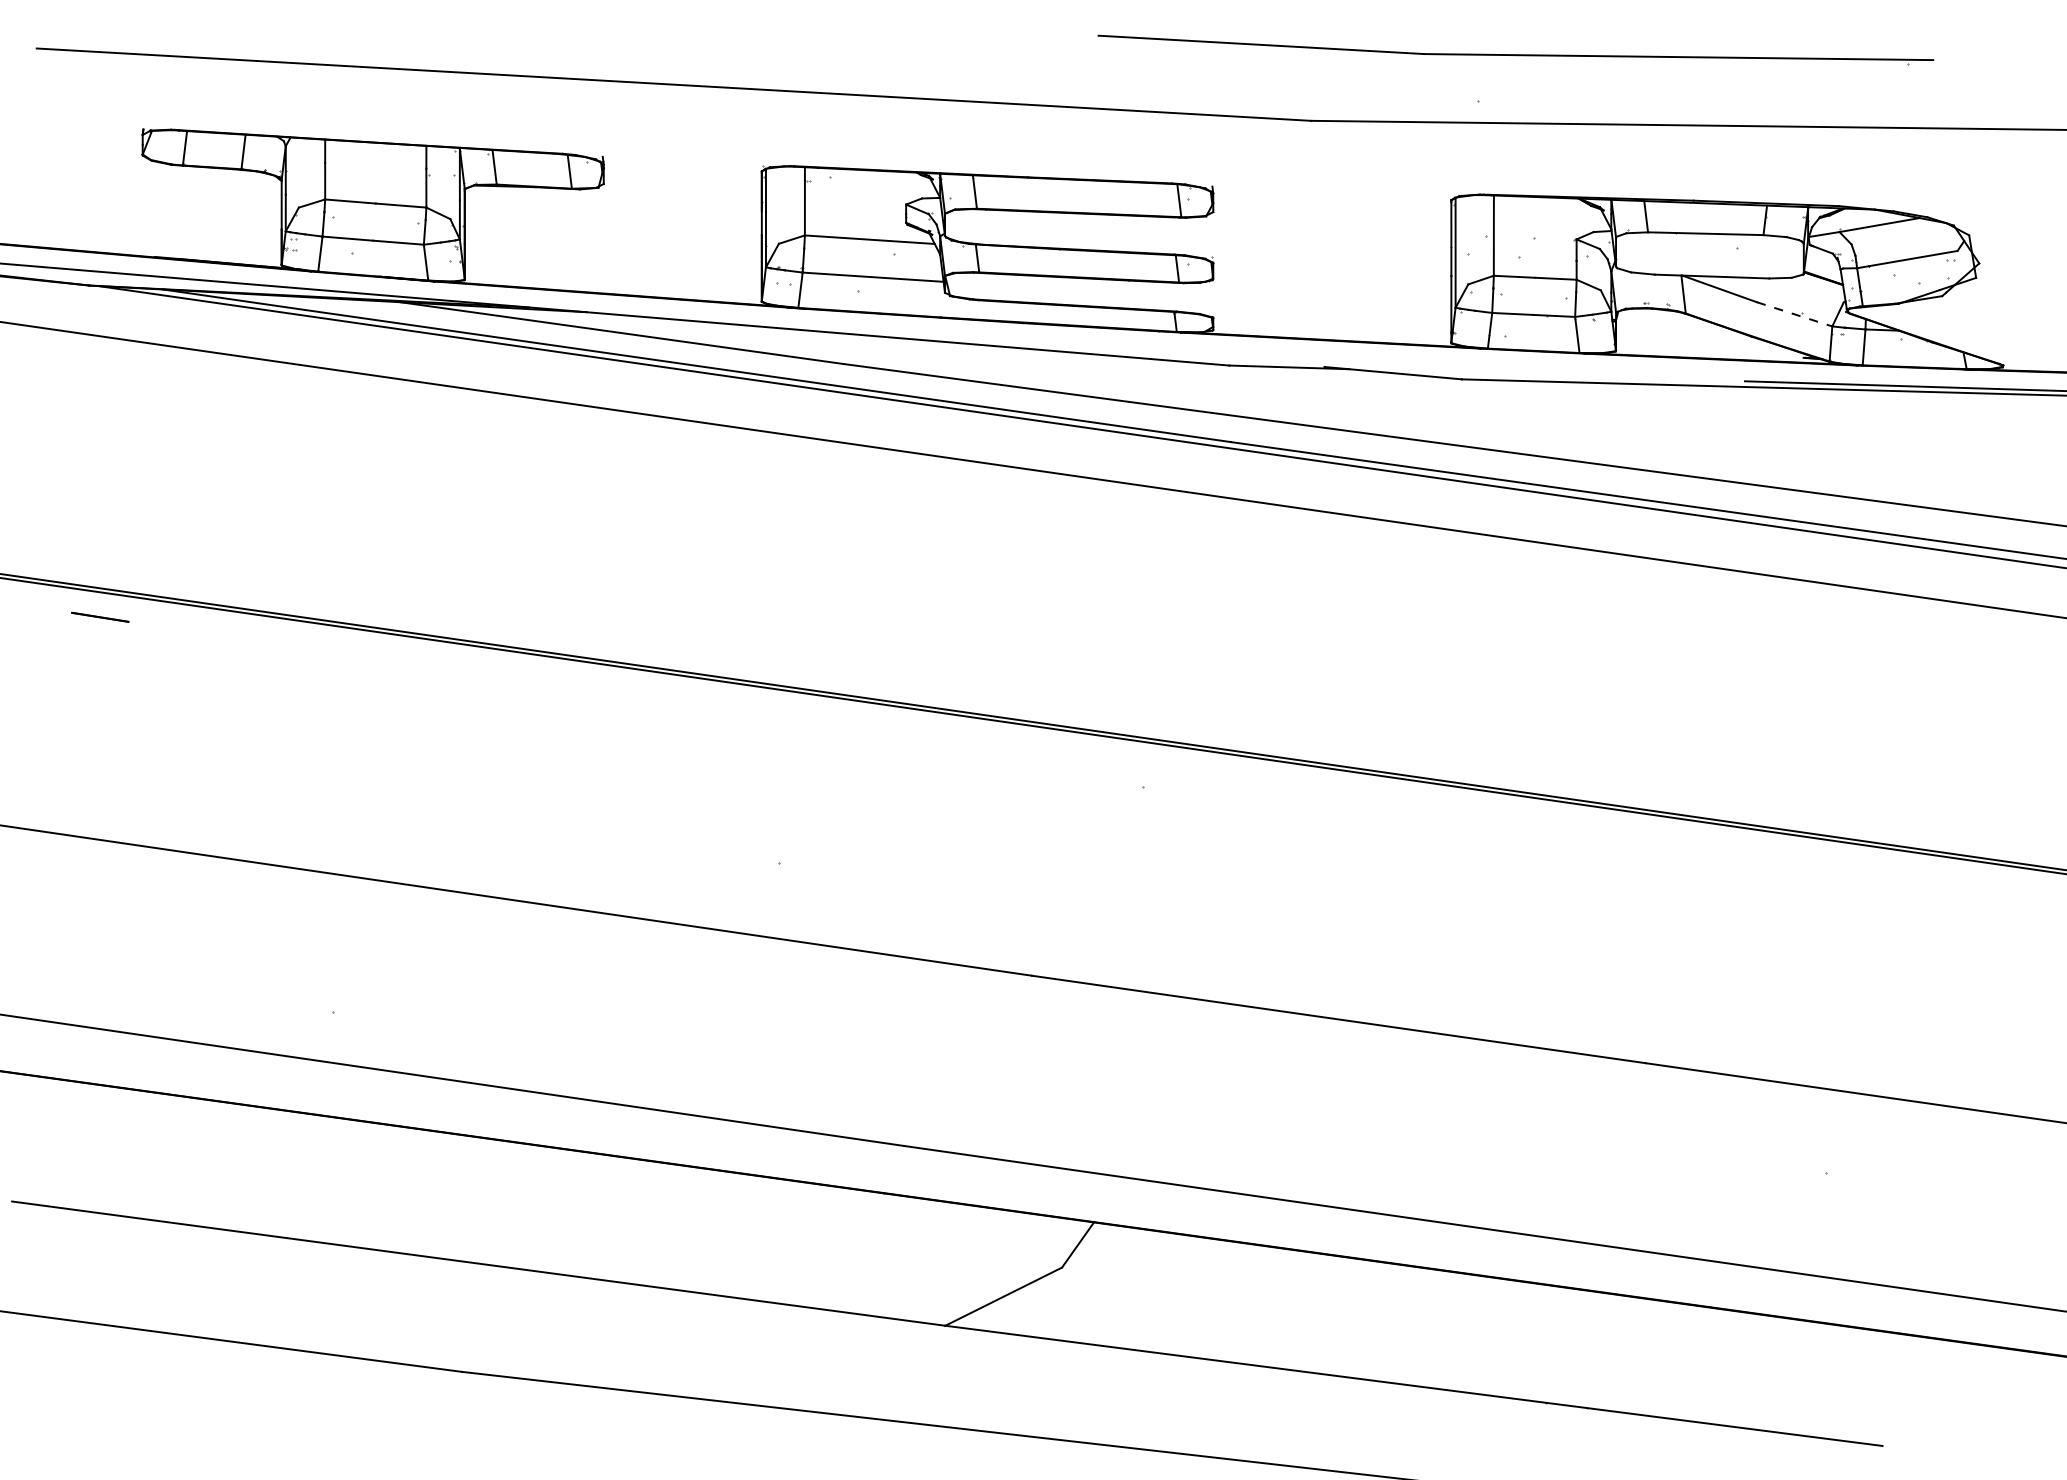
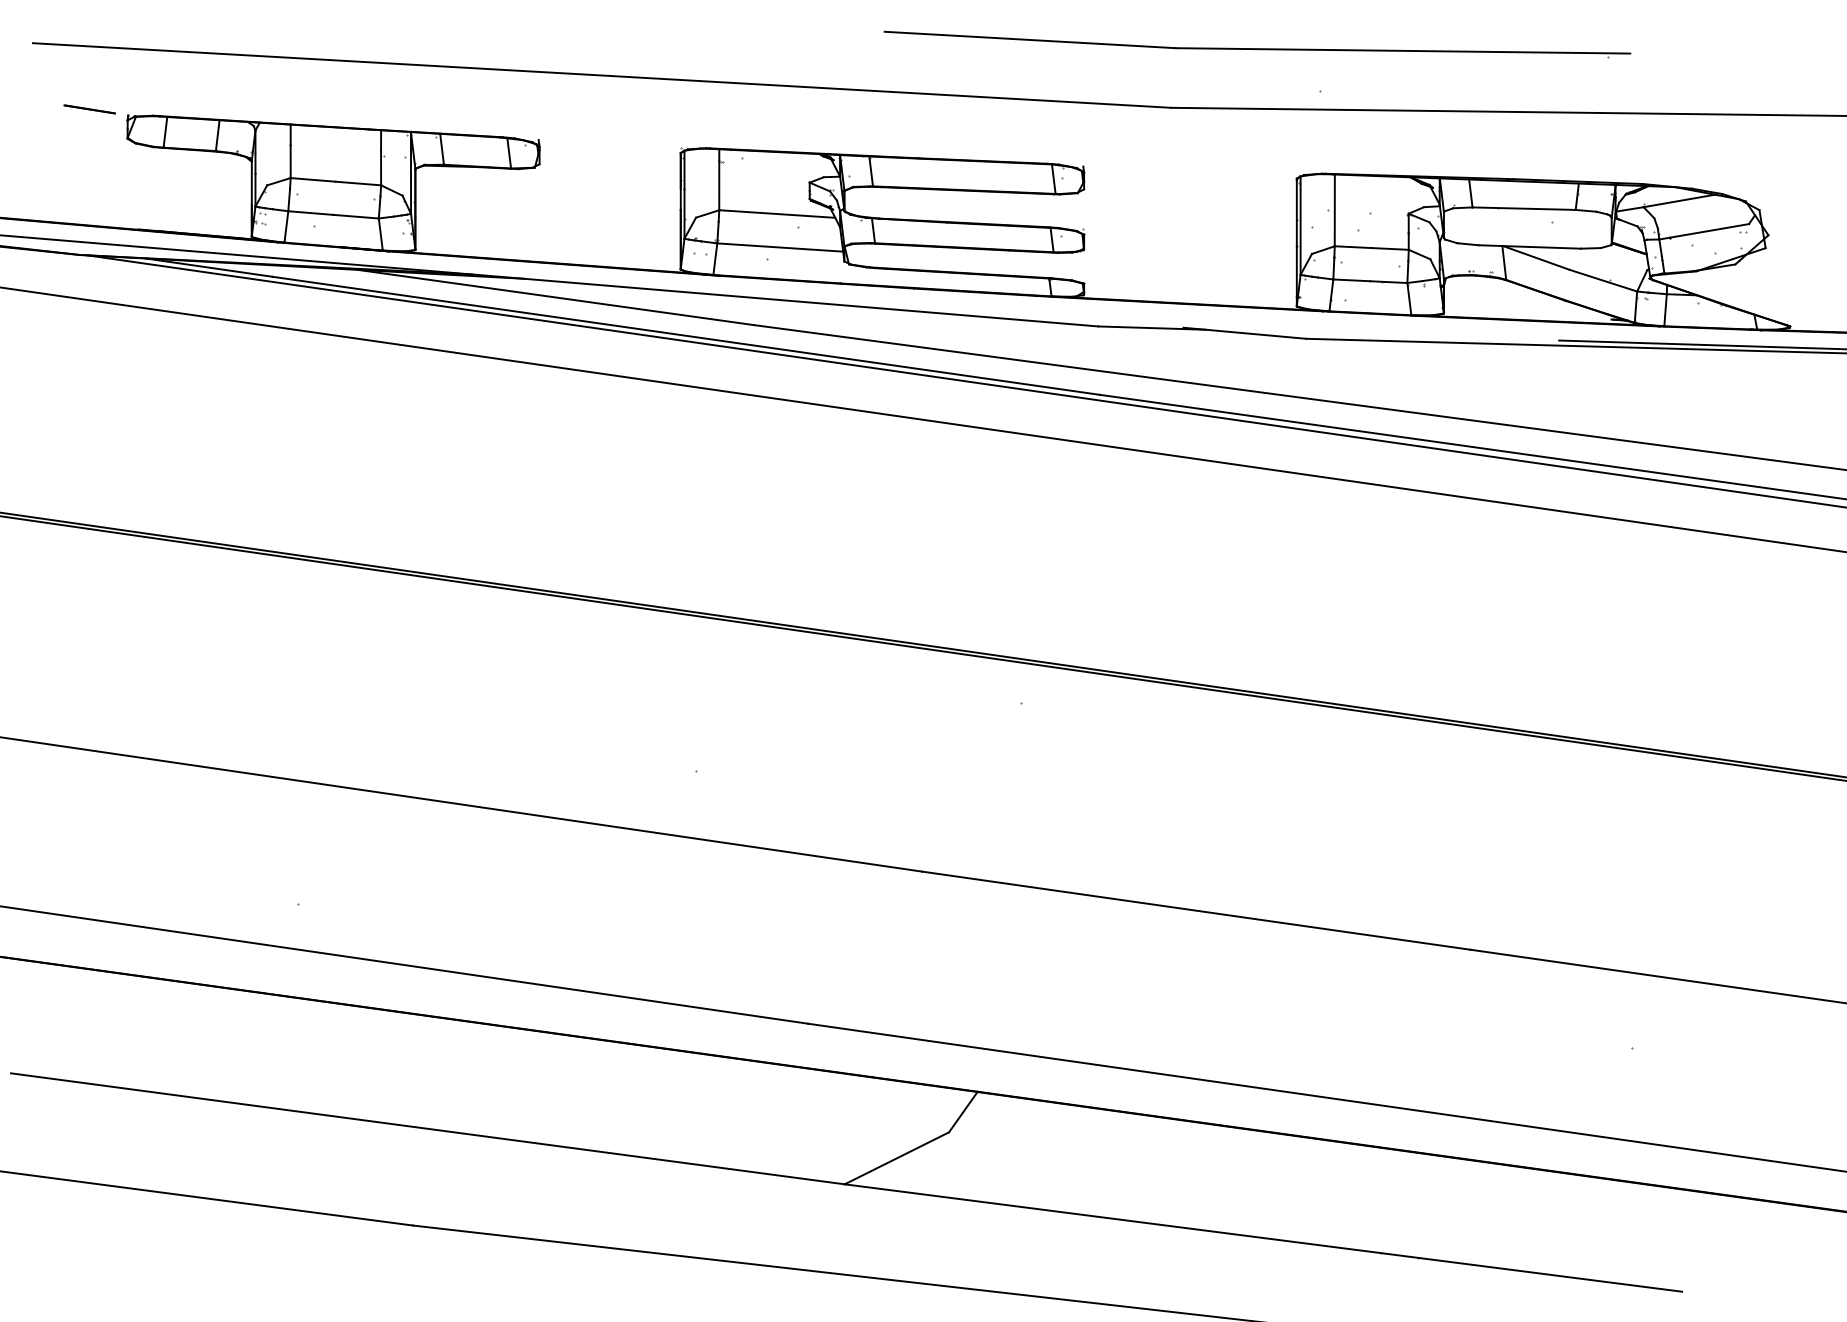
part: (1515, 49) -> (1257, 44), moved
line: (1794, 314) -> (1603, 280), dashed -> solid
line: (100, 617) -> (89, 109), moved

